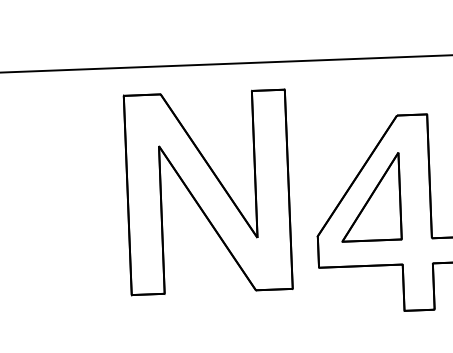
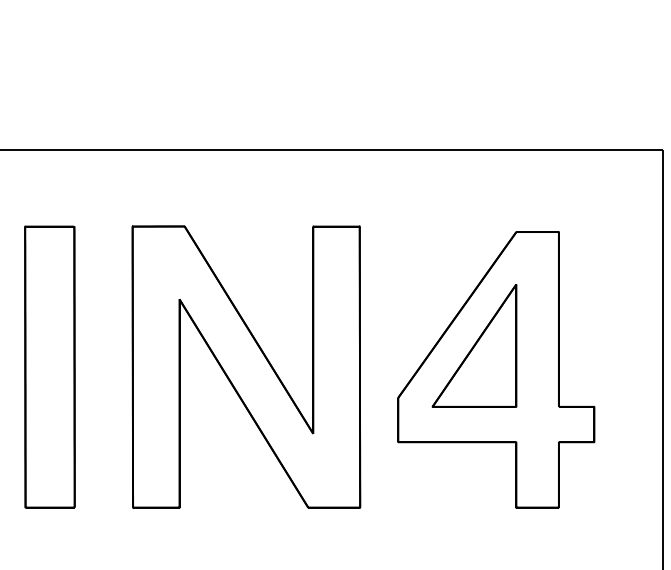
part: (208, 191) -> (246, 366), moved
part: (69, 223) -> (49, 366), added

